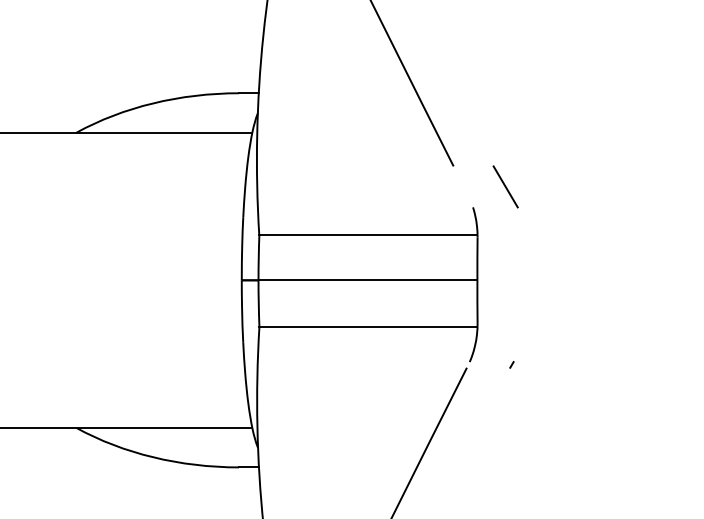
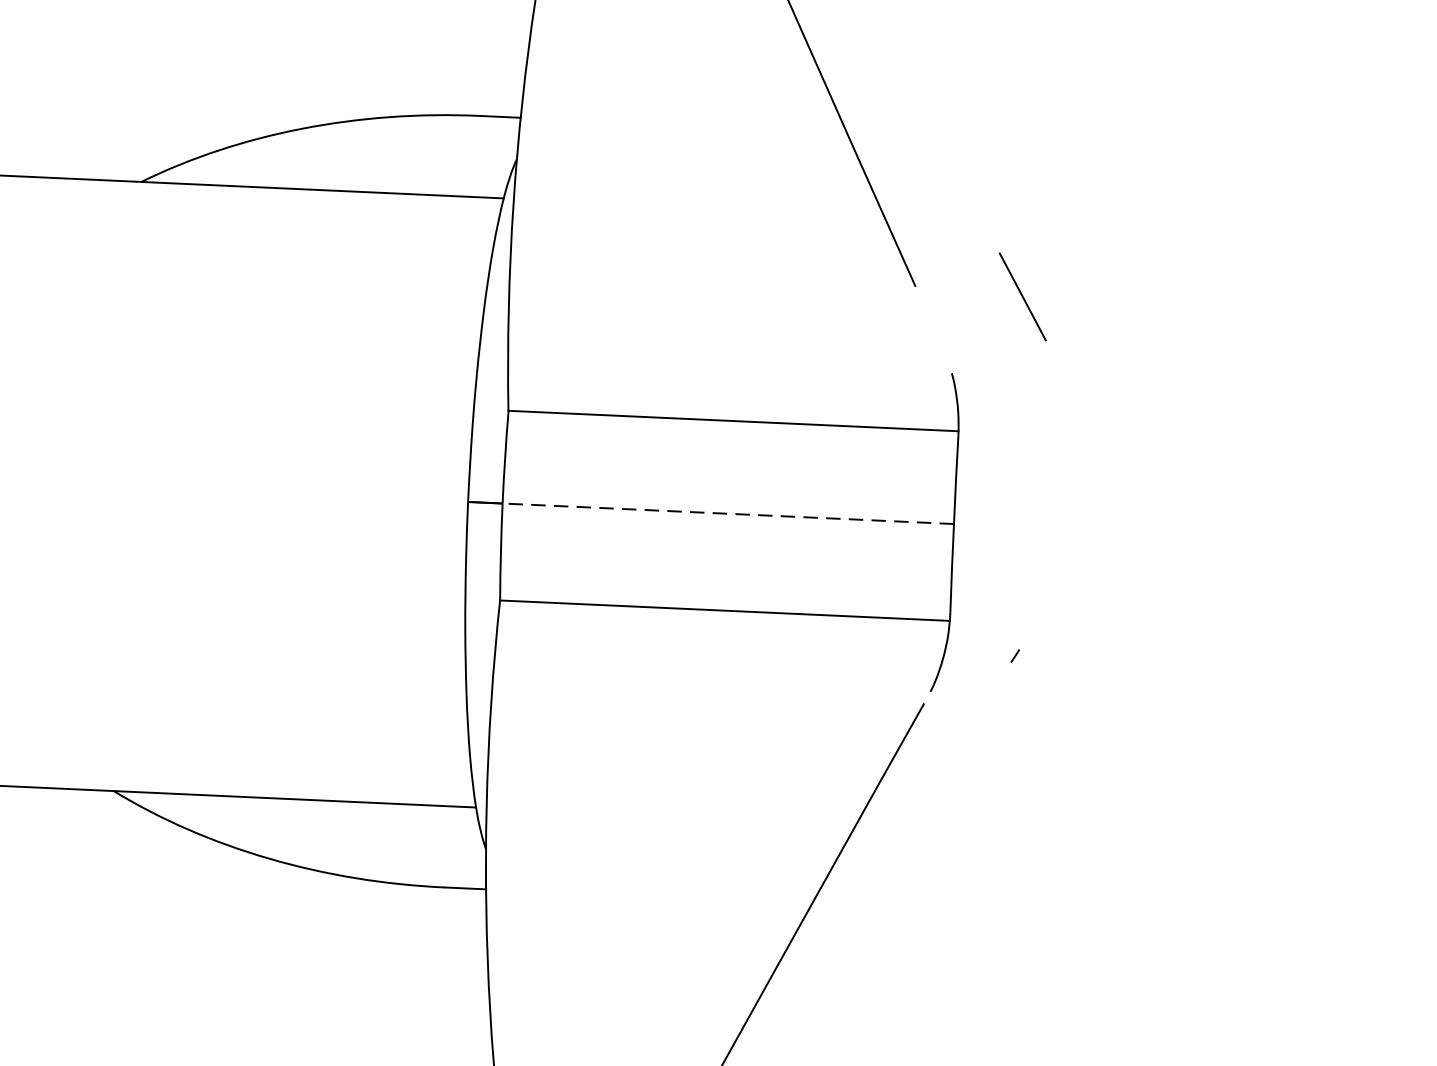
line: (505, 186) -> (1022, 296), moved
line: (367, 280) -> (727, 514), solid -> dashed
line: (511, 364) -> (1014, 655), moved

